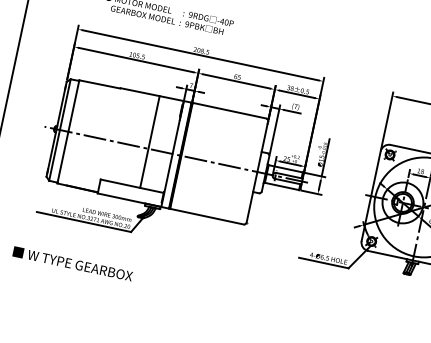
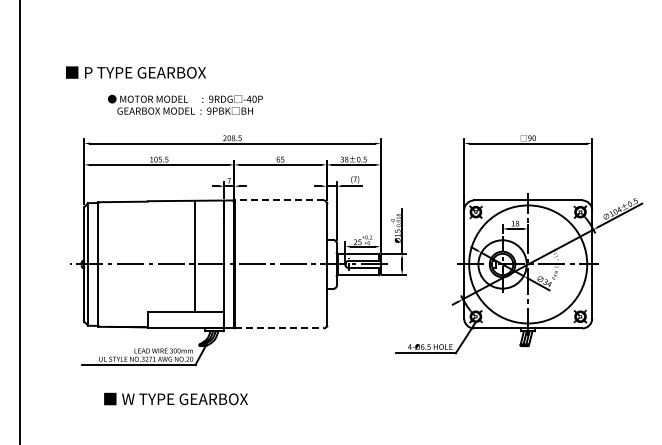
line: (228, 110) -> (278, 200), solid -> dashed
line: (207, 216) -> (279, 328), solid -> dashed
text: (72, 263) -> (175, 398), moved

